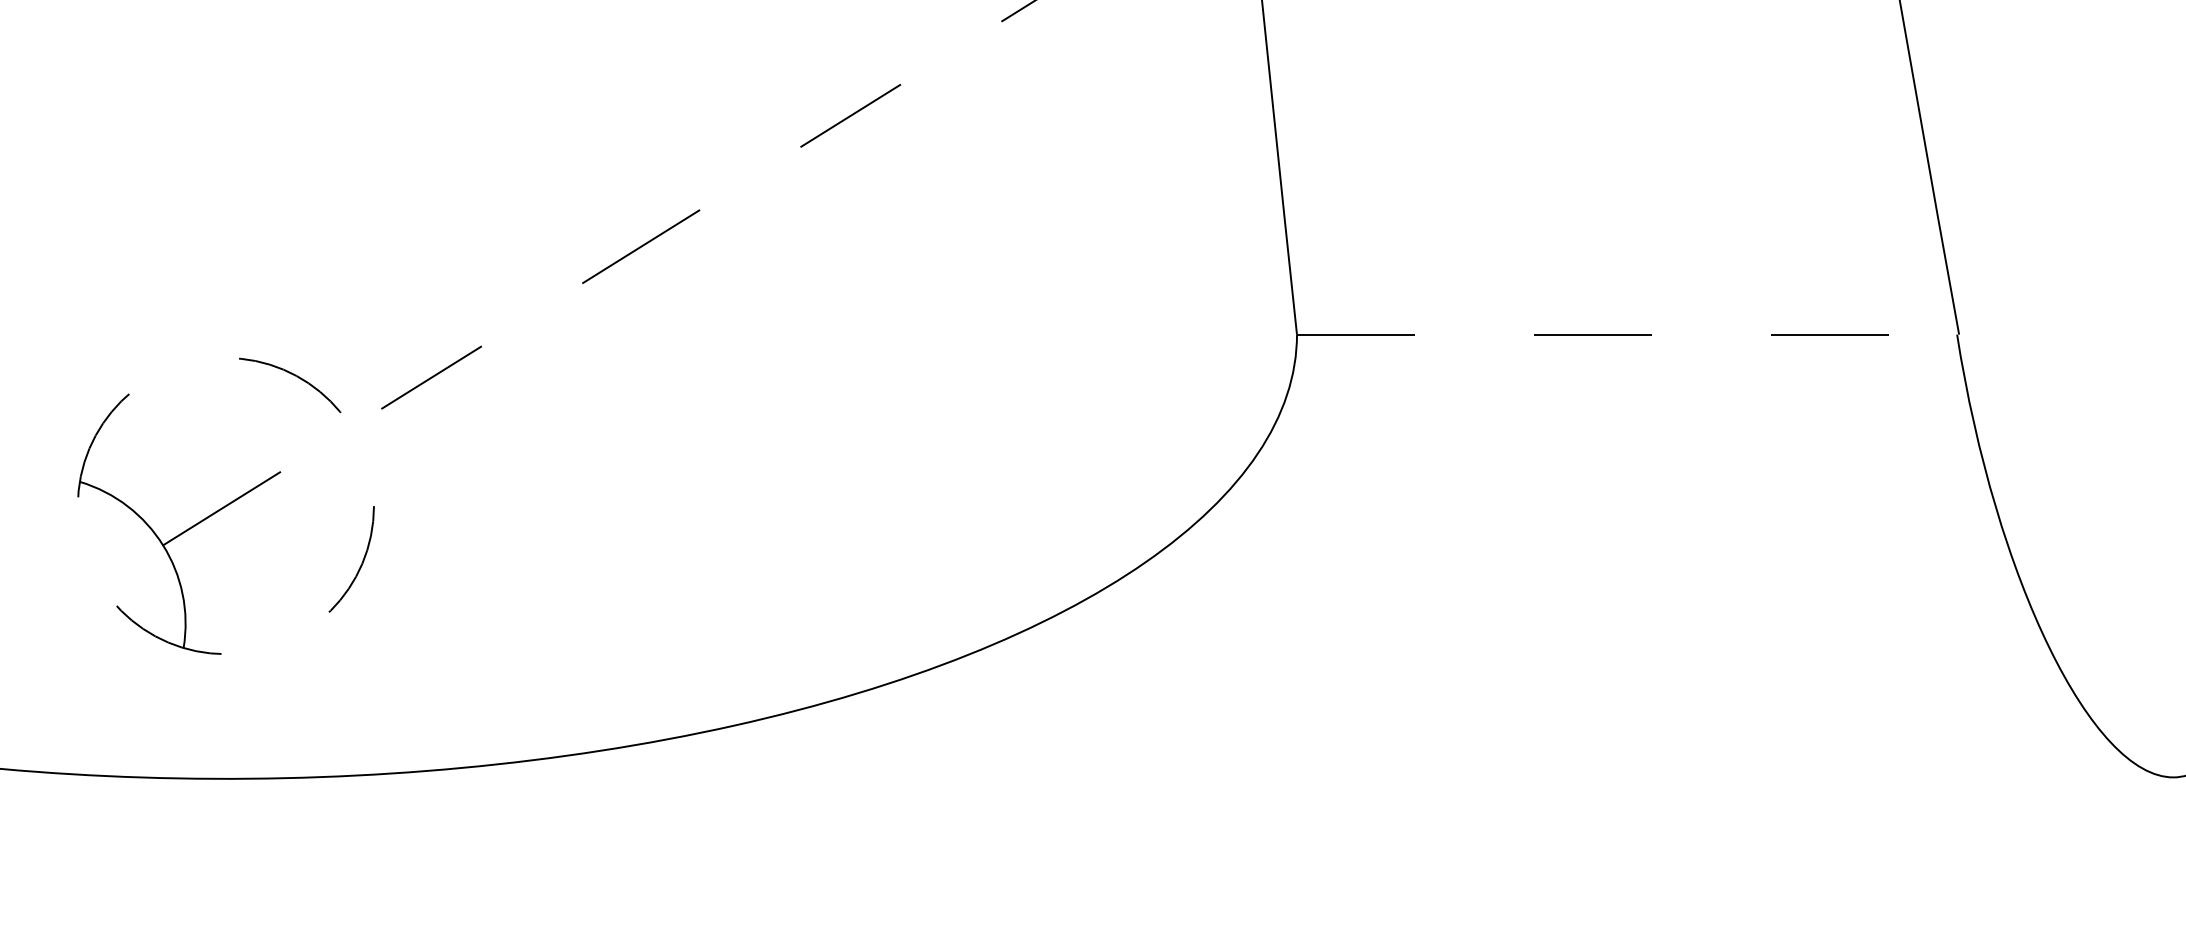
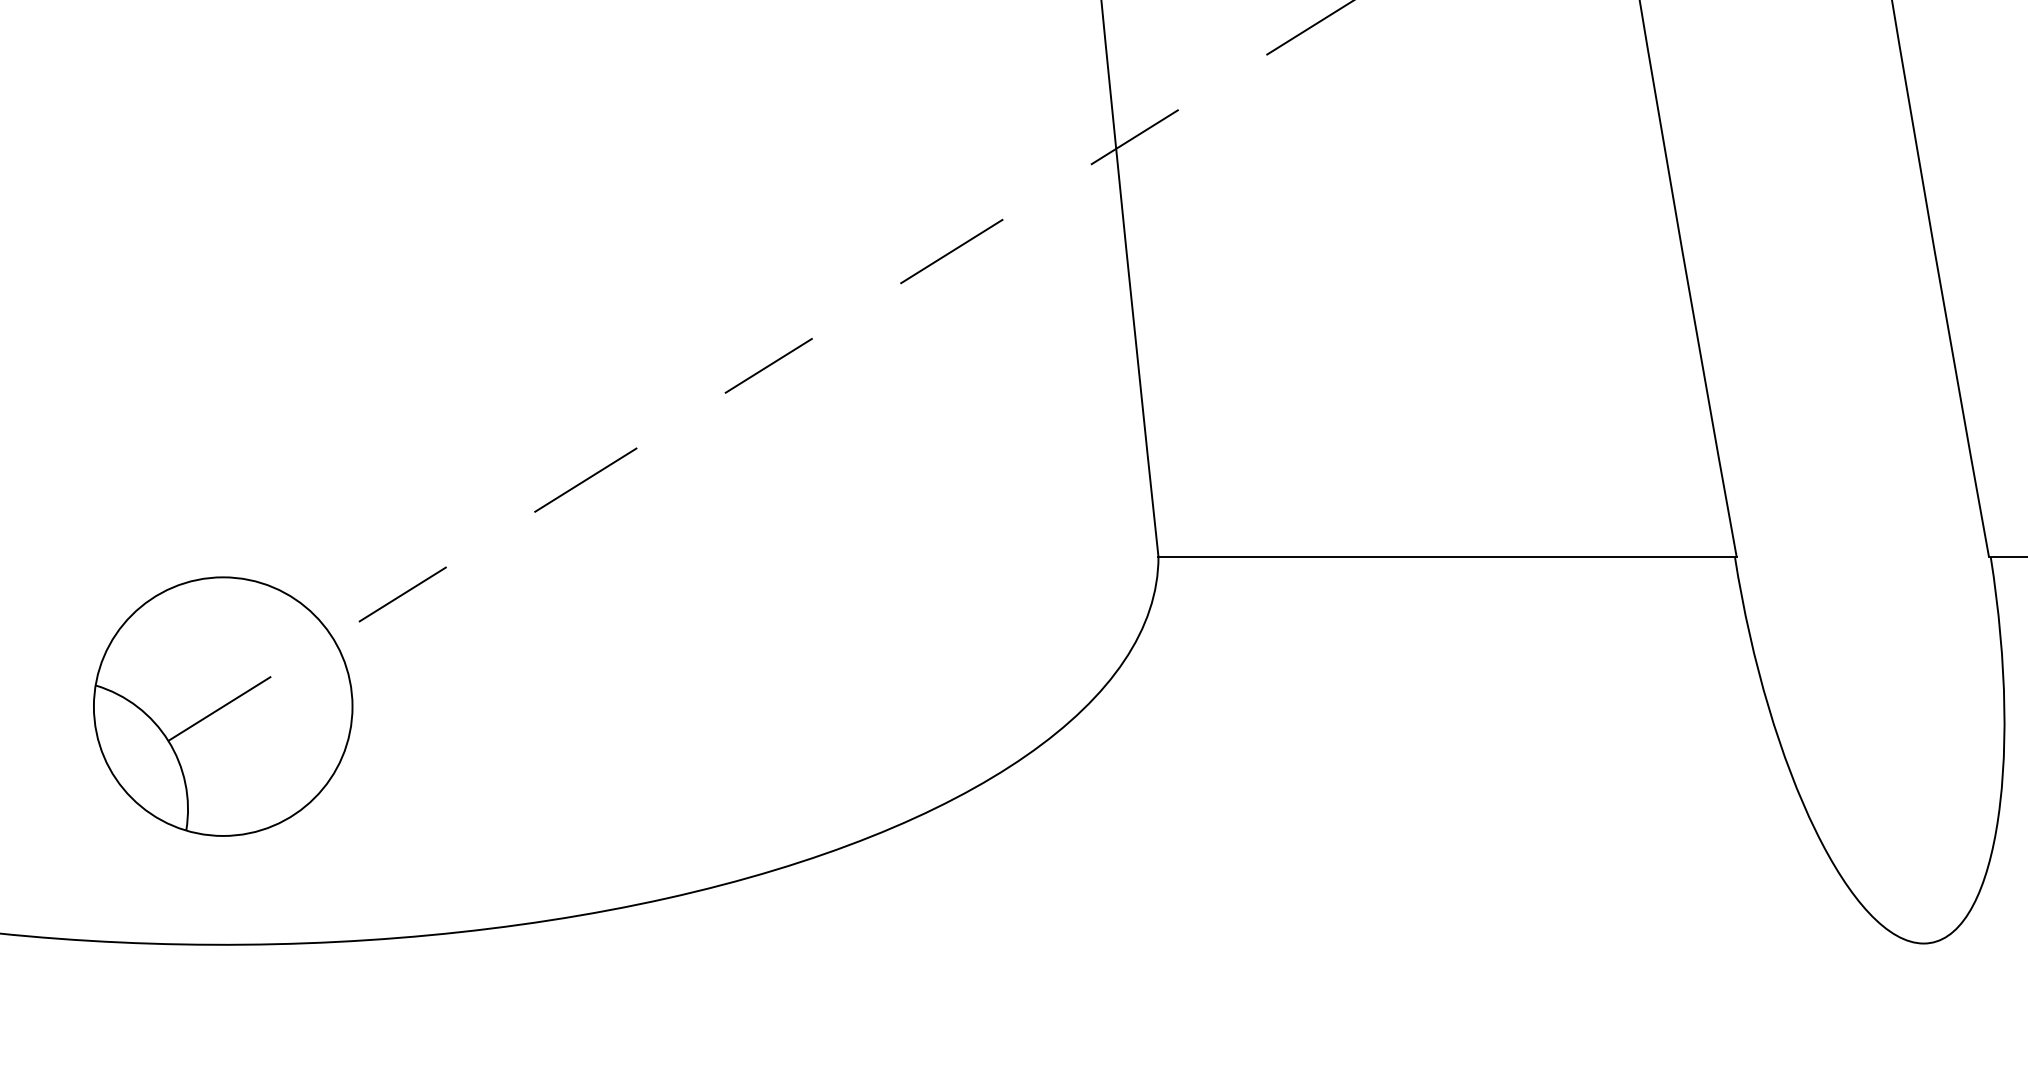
line: (1629, 334) -> (1448, 556), dashed -> solid
circle: (225, 505) -> (222, 706), dashed -> solid

